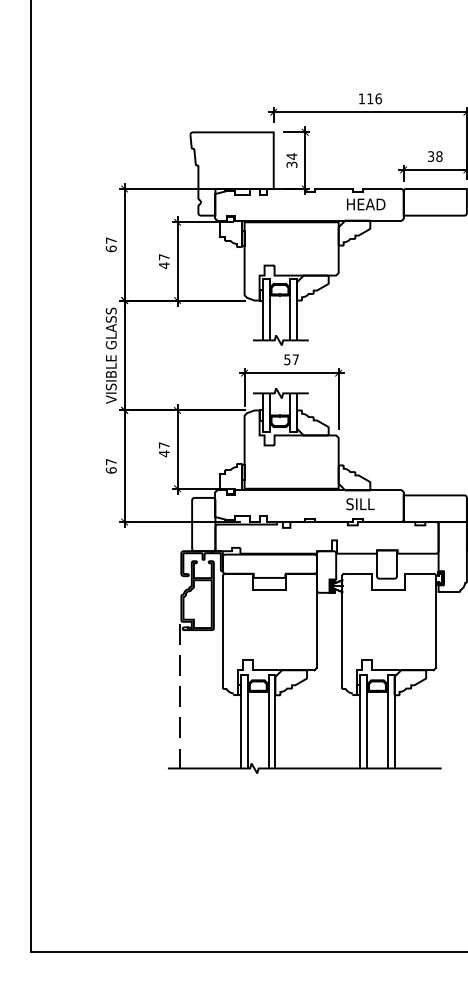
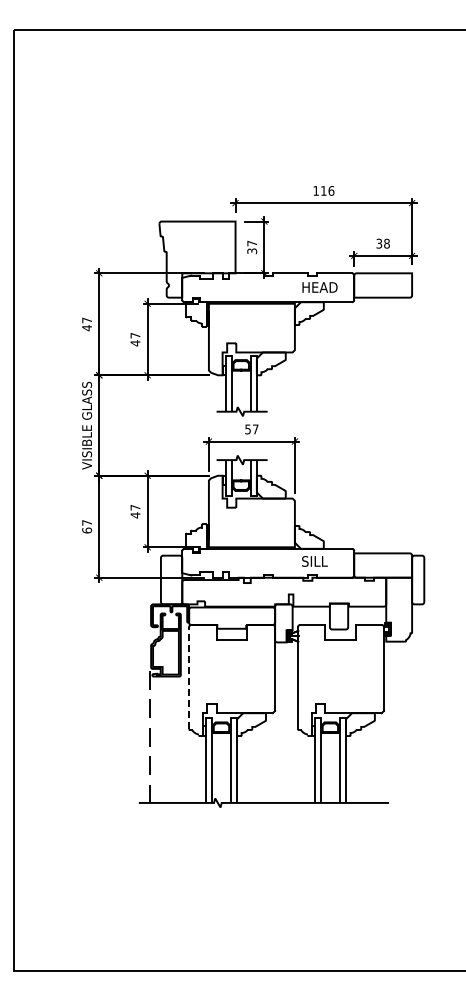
text: (291, 156) -> (251, 243), 34 -> 37
text: (111, 249) -> (87, 328), 67 -> 47
line: (223, 632) -> (189, 678), solid -> dashed

